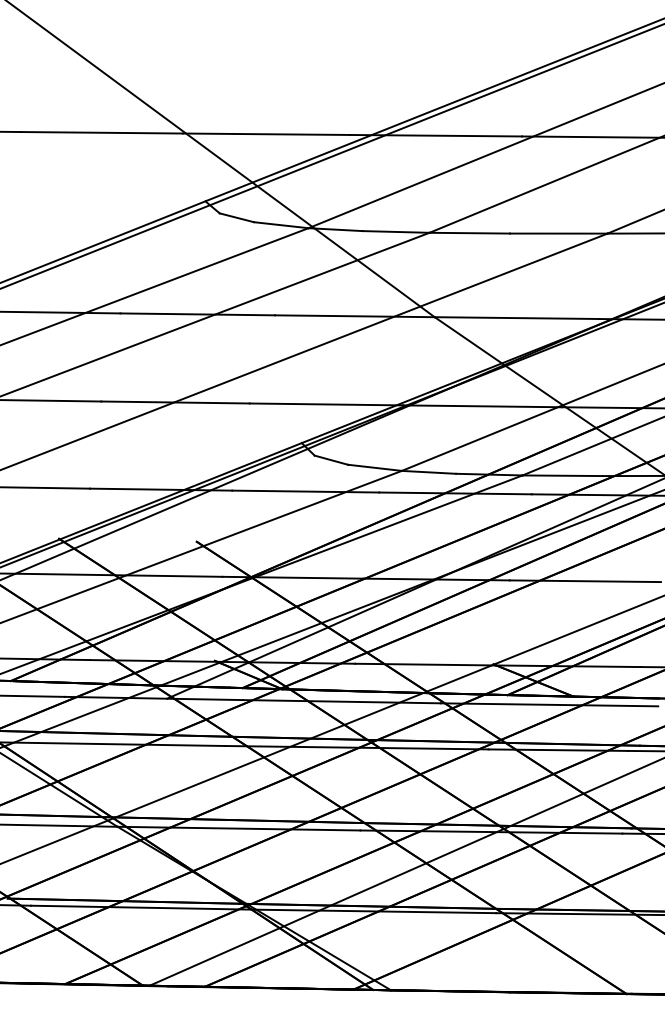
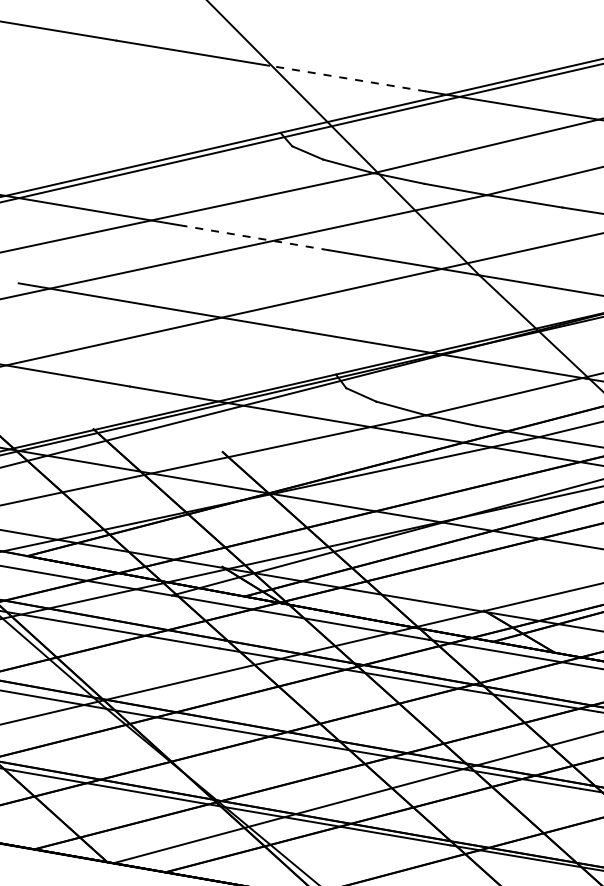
line: (266, 134) -> (347, 78), solid -> dashed
line: (197, 314) -> (256, 238), solid -> dashed

